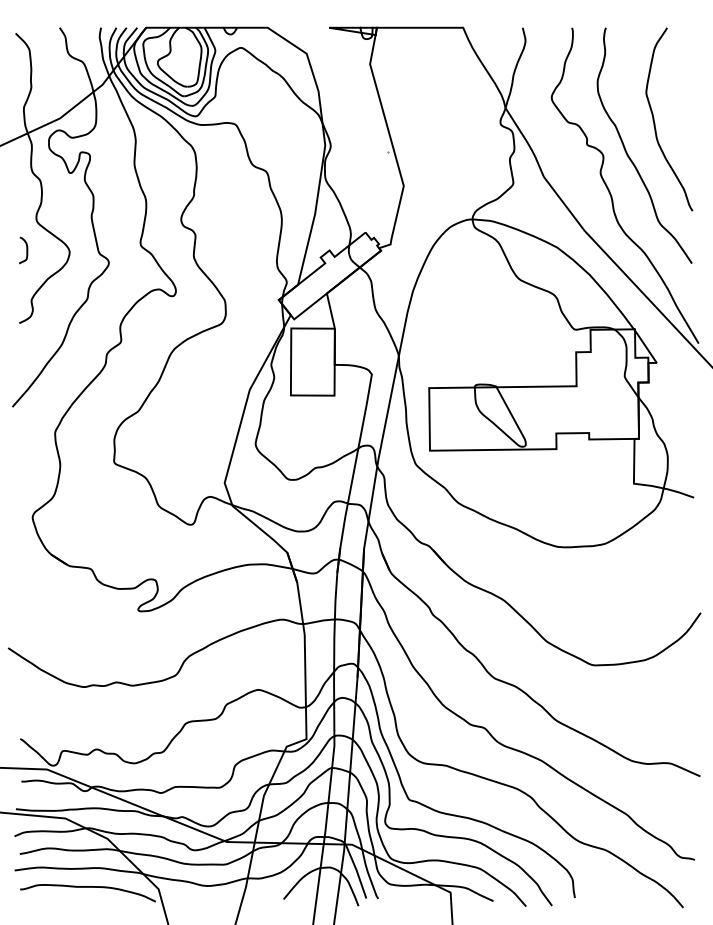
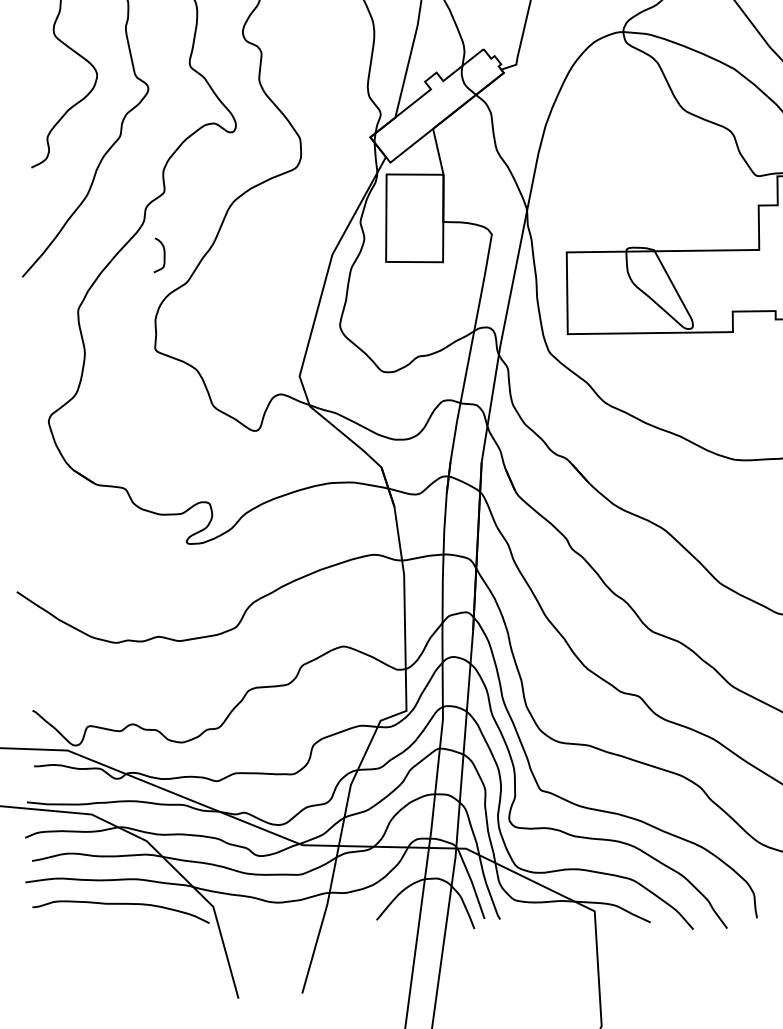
curve: (26, 250) -> (163, 255), moved

